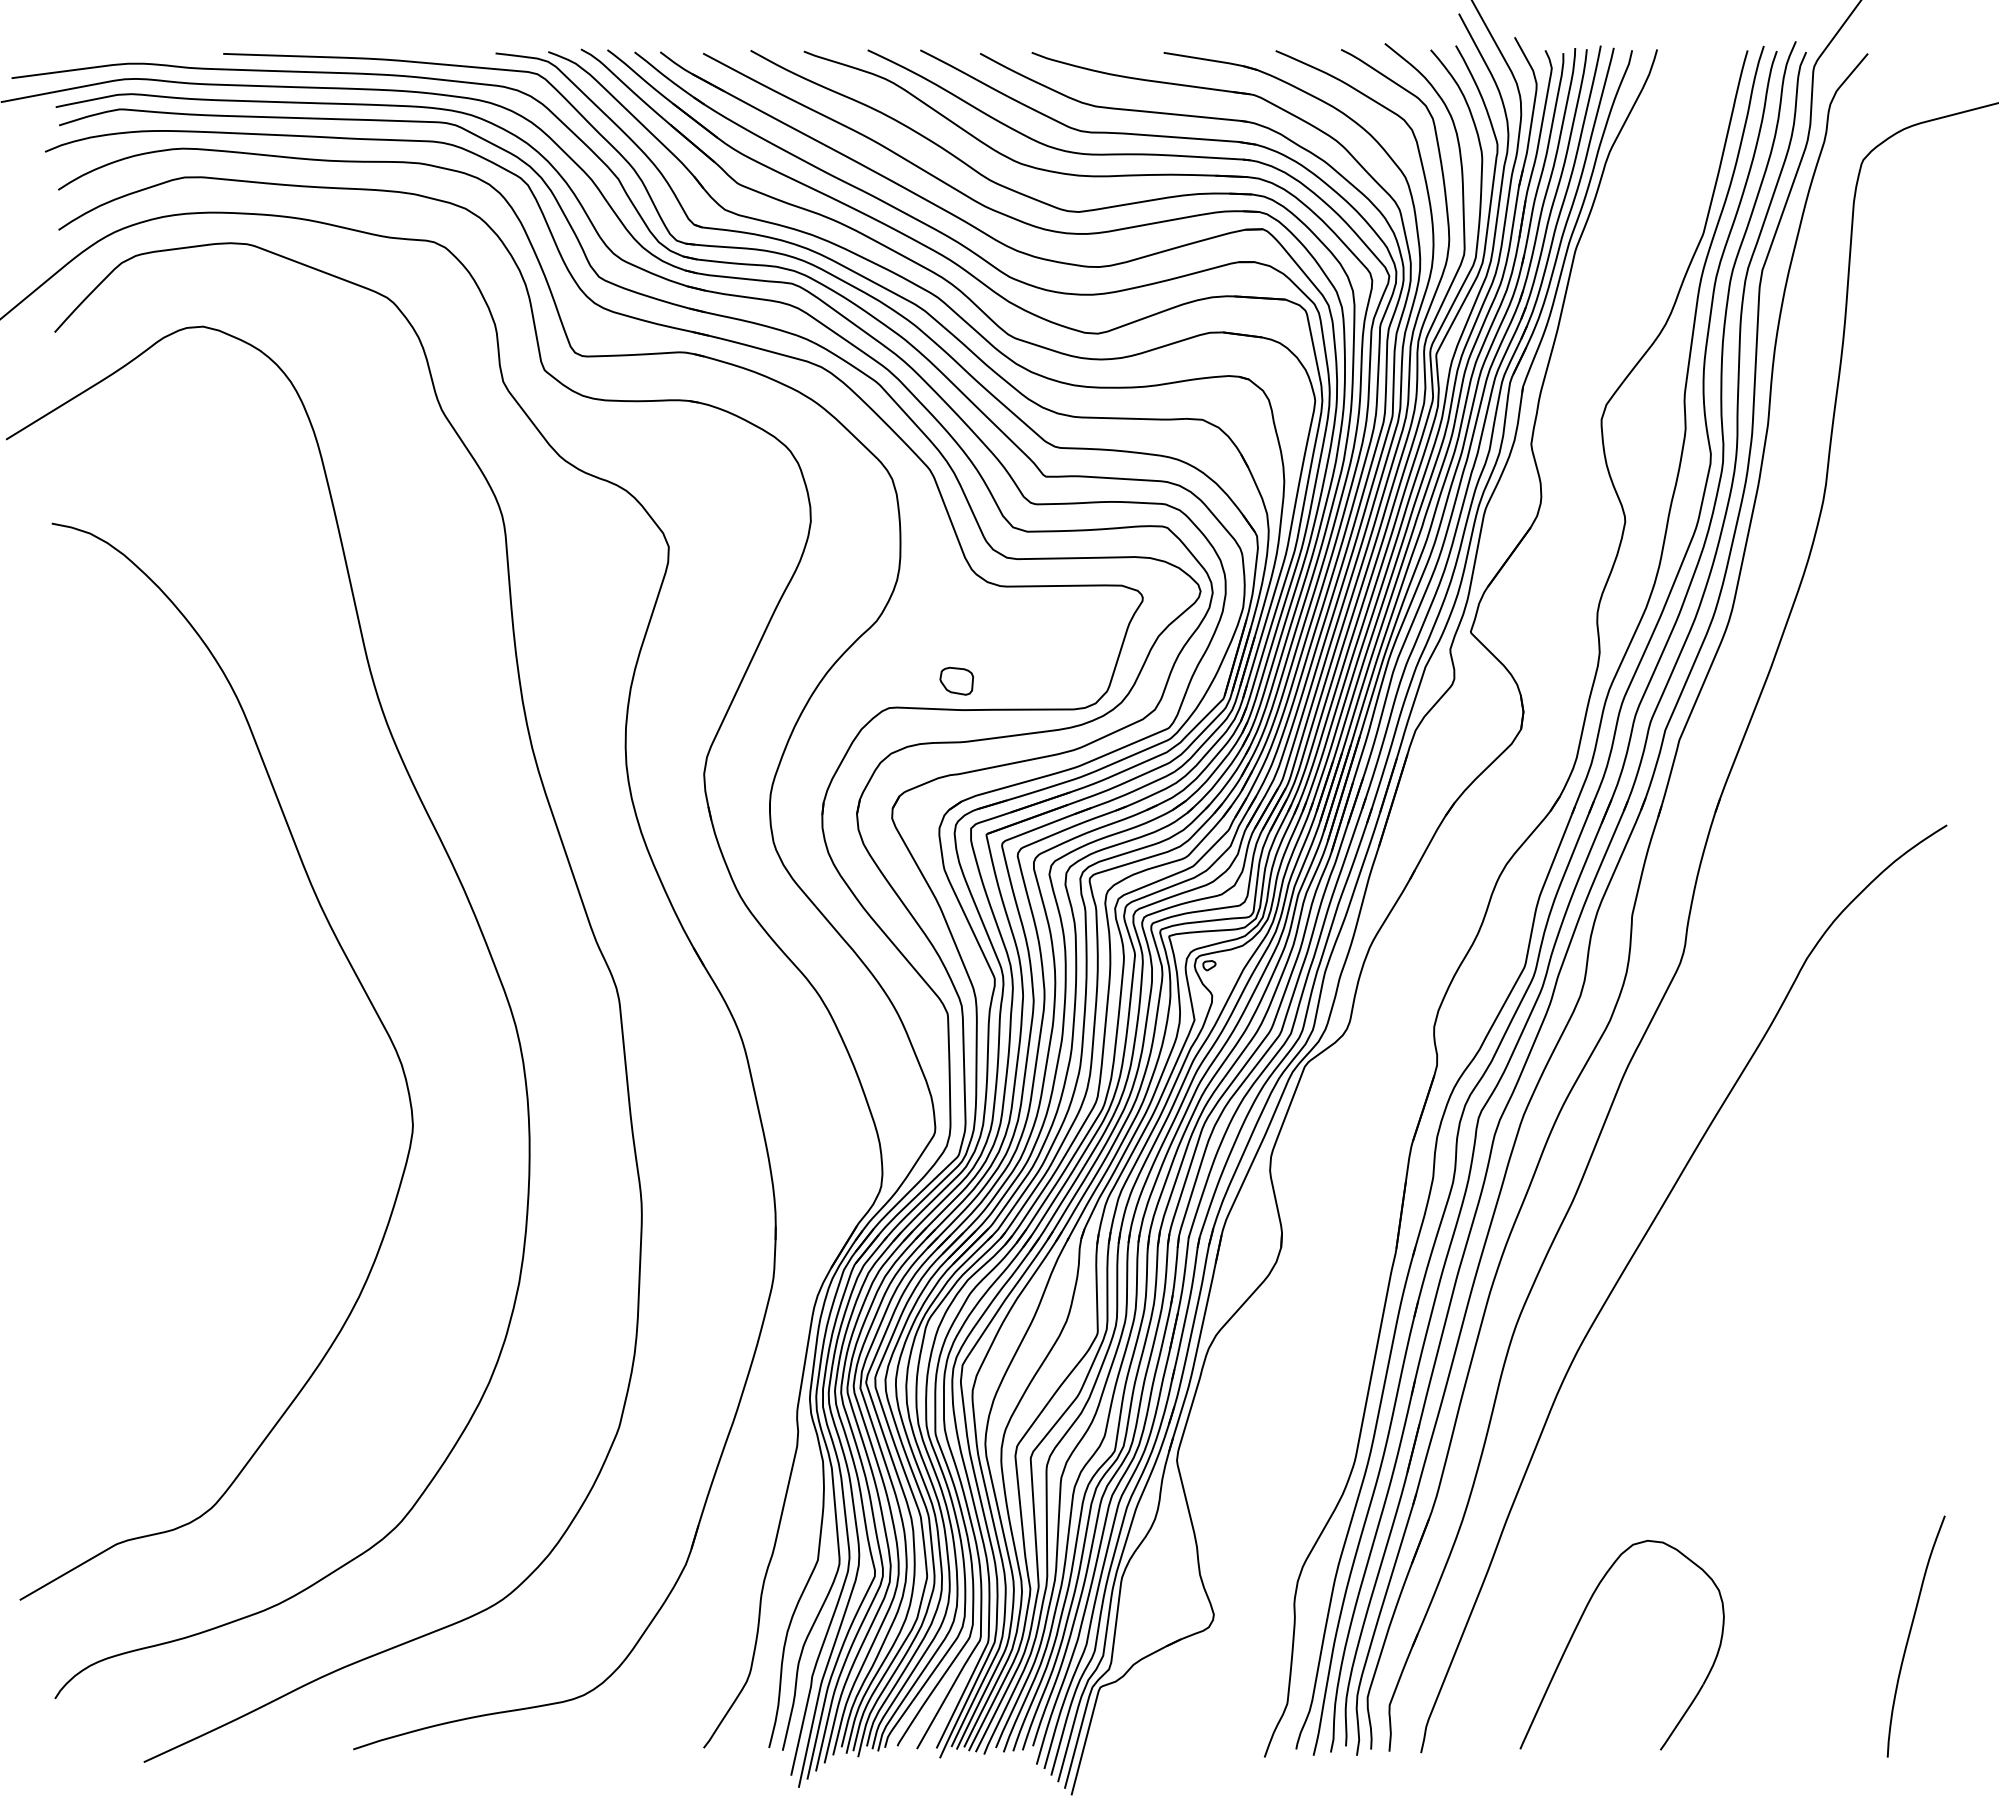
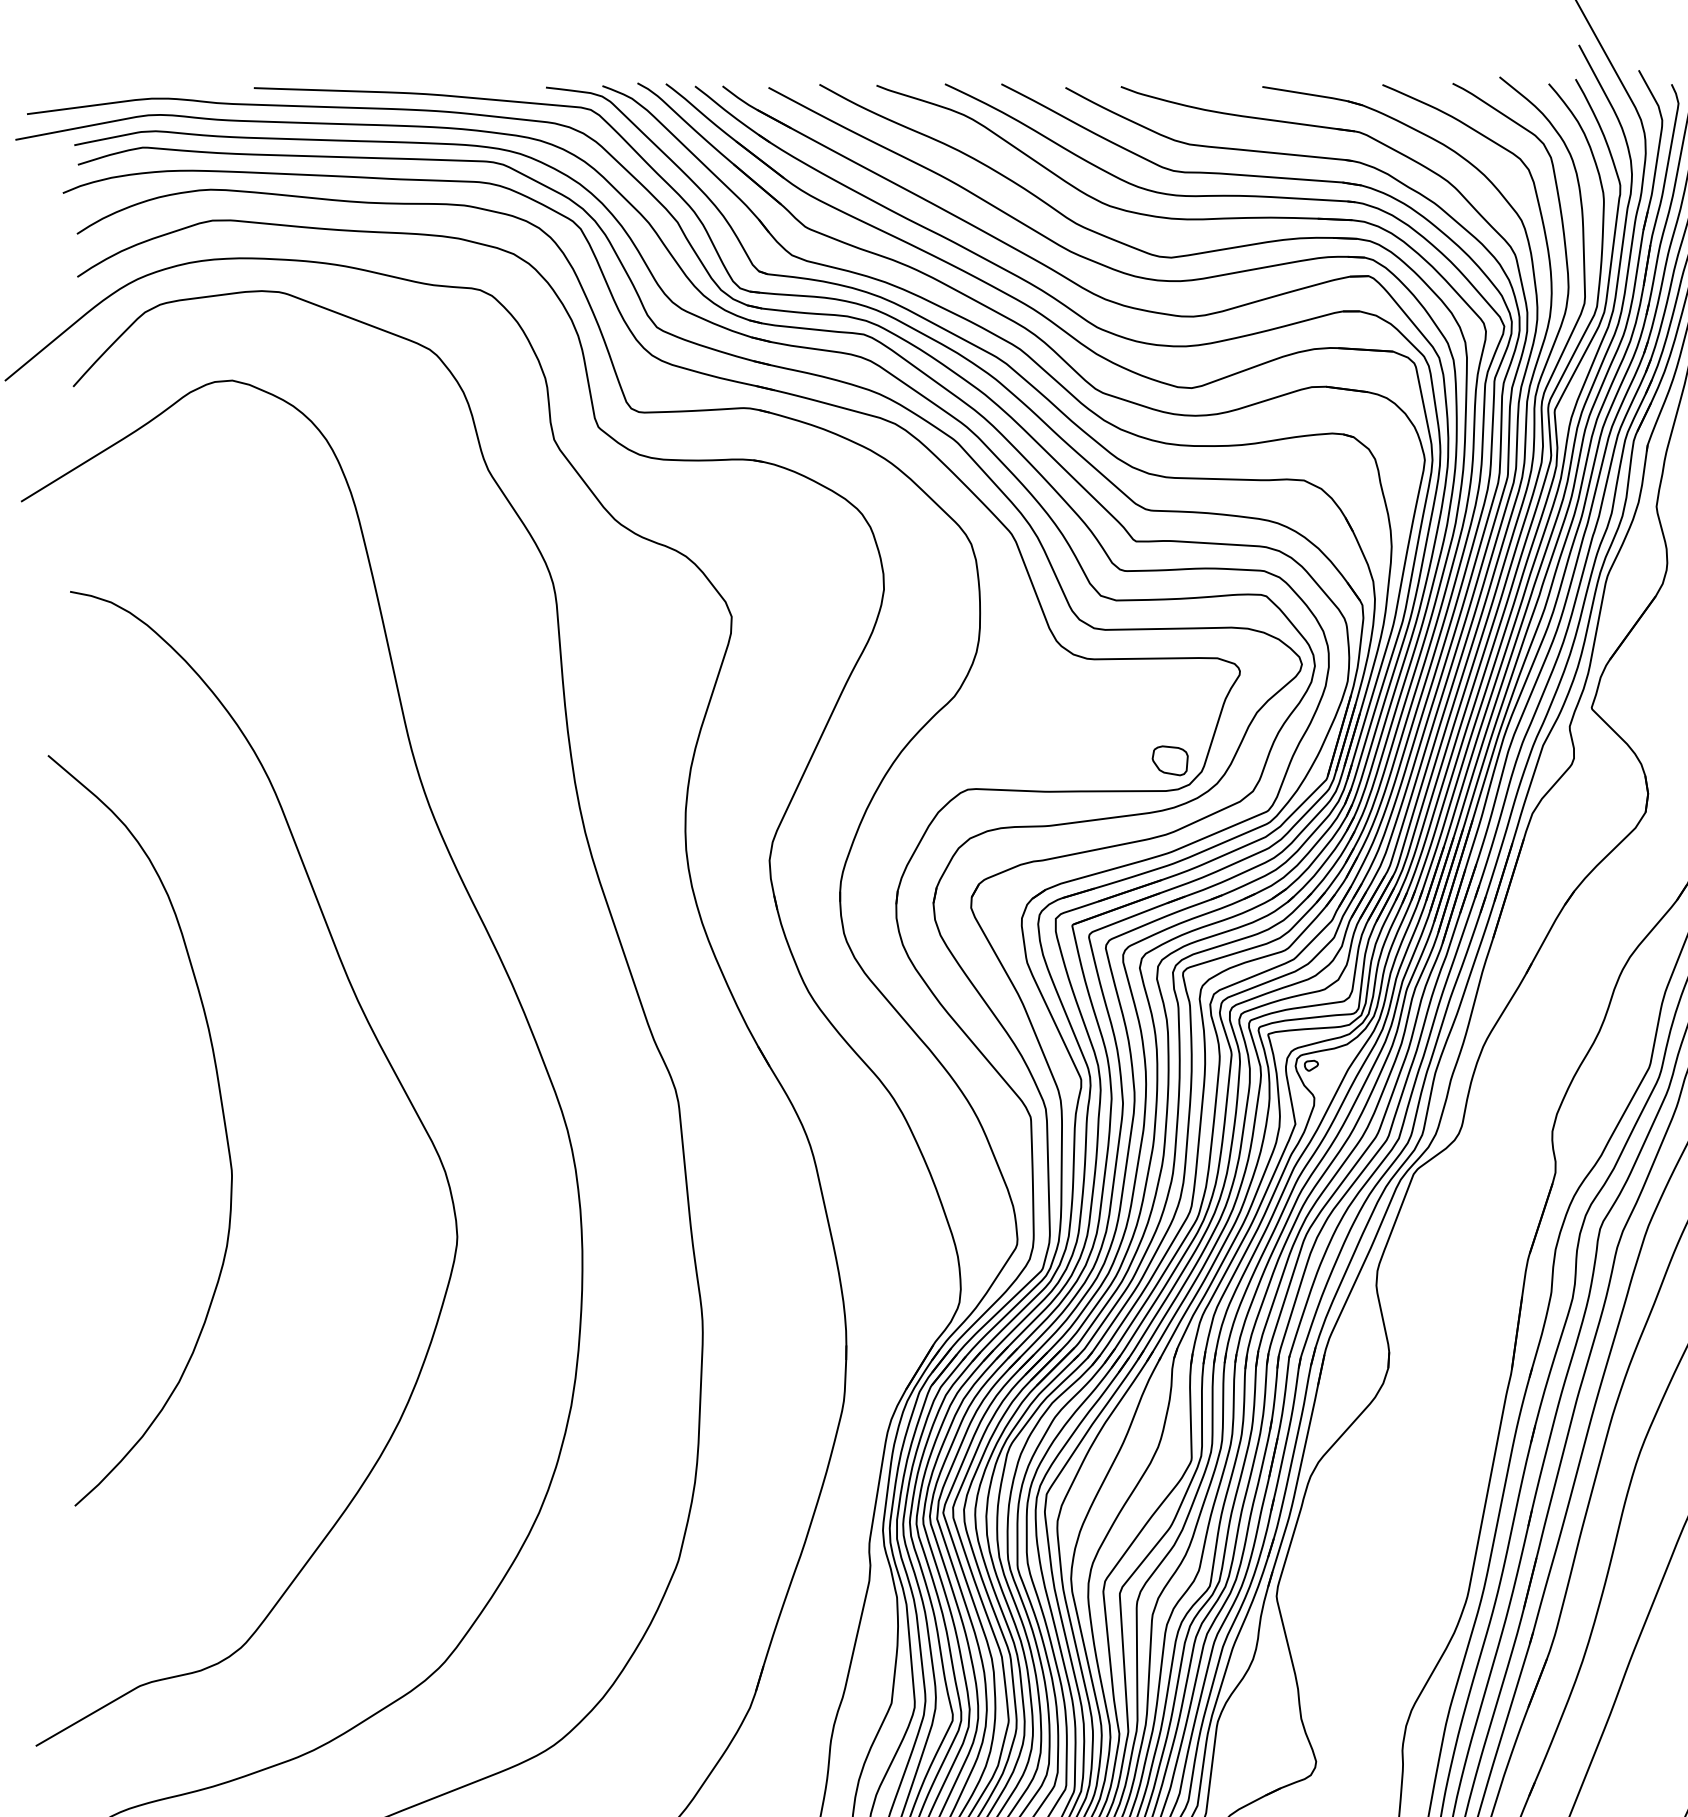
part: (956, 680) -> (1169, 760), moved
curve: (193, 1010) -> (222, 1113), added

